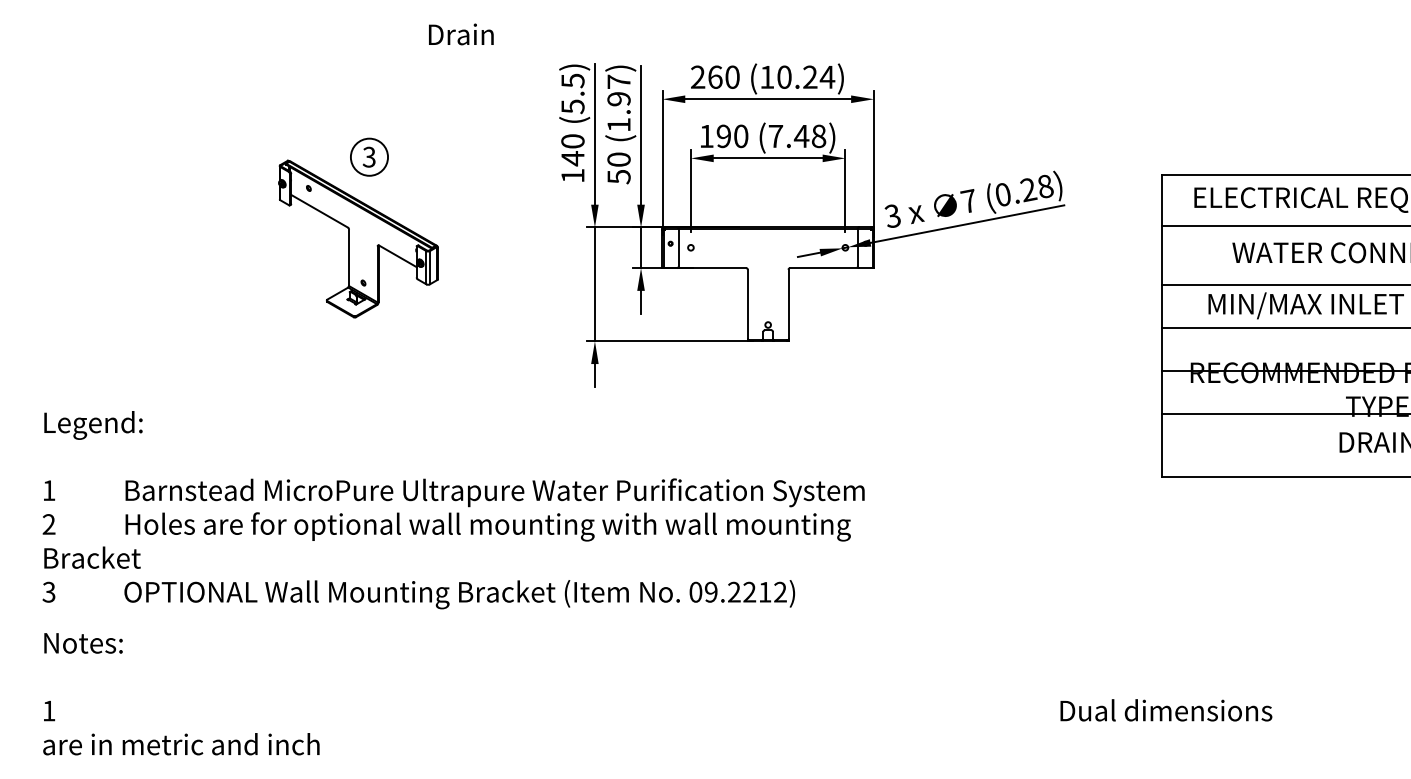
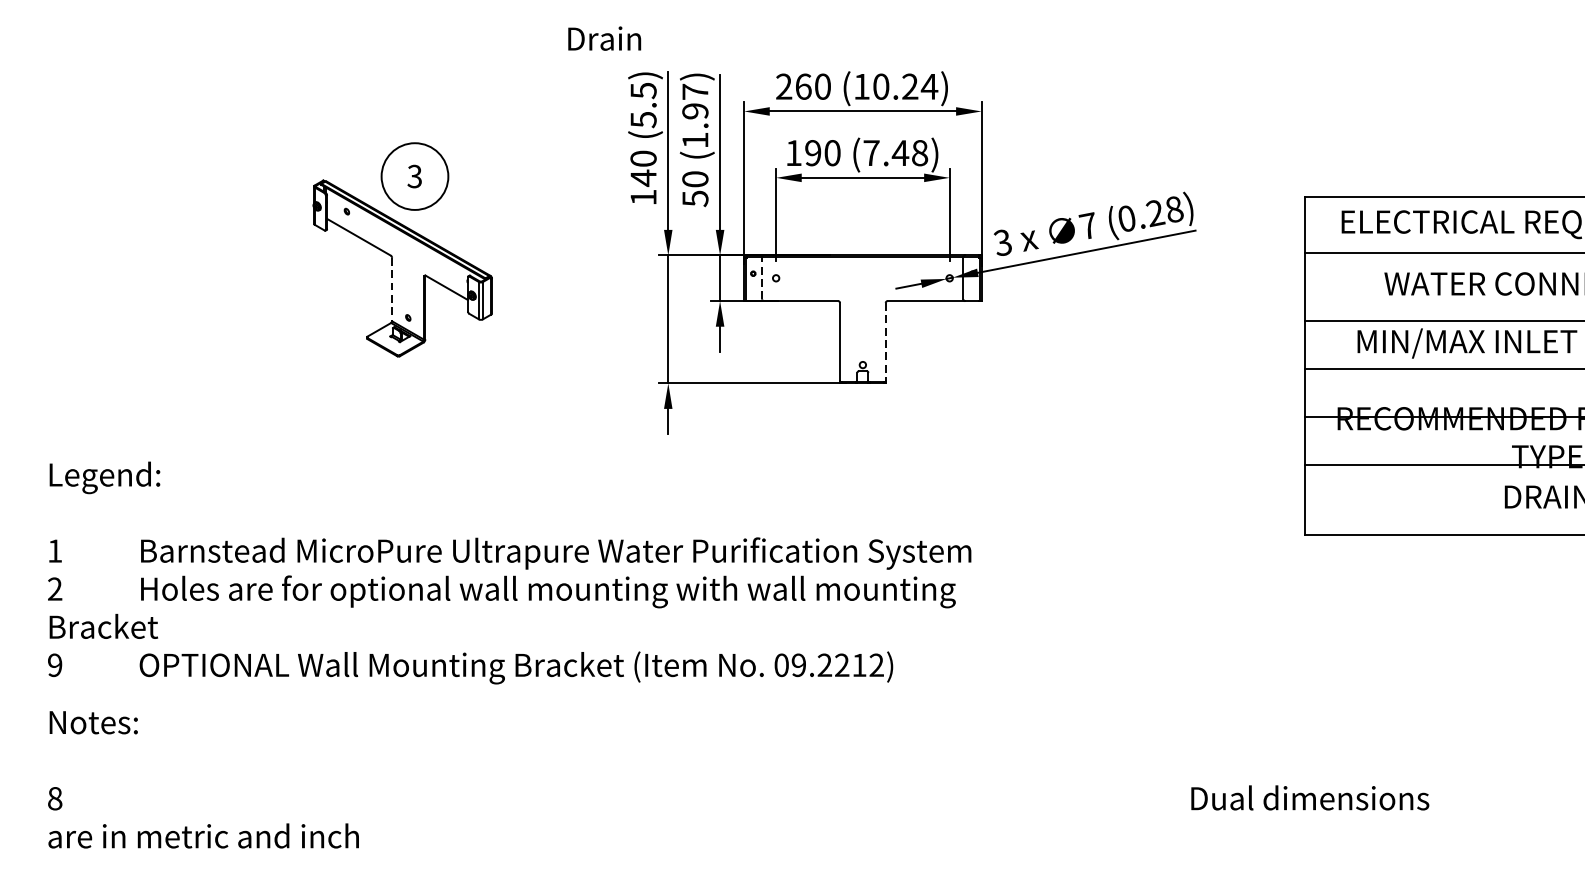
text: (461, 34) -> (604, 38), moved
circle: (369, 156) -> (415, 175), size x1.6
line: (678, 247) -> (762, 277), solid -> dashed
line: (349, 258) -> (392, 290), solid -> dashed
line: (788, 304) -> (885, 342), solid -> dashed
text: (48, 592) -> (54, 665), 3^IOPTIONAL -> 9^IOPTIONAL
text: (48, 710) -> (54, 798), 1^IDual -> 8^IDual

